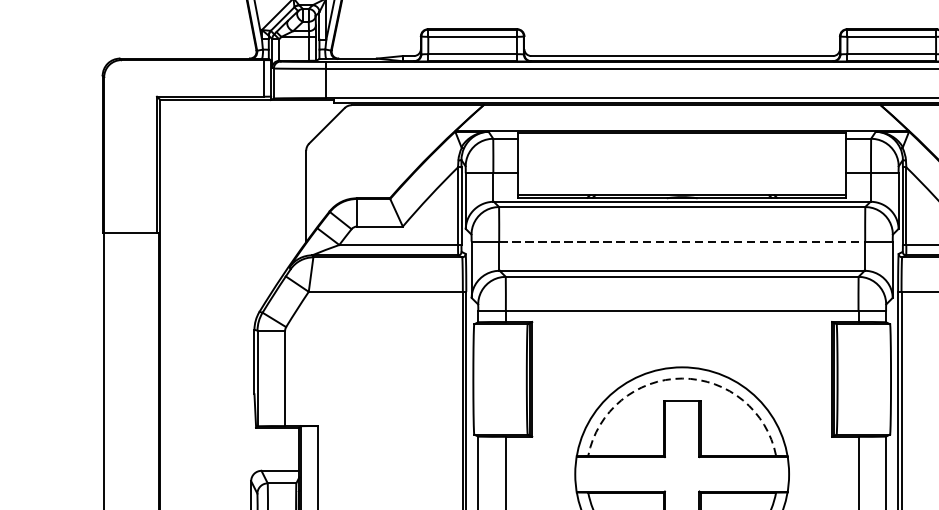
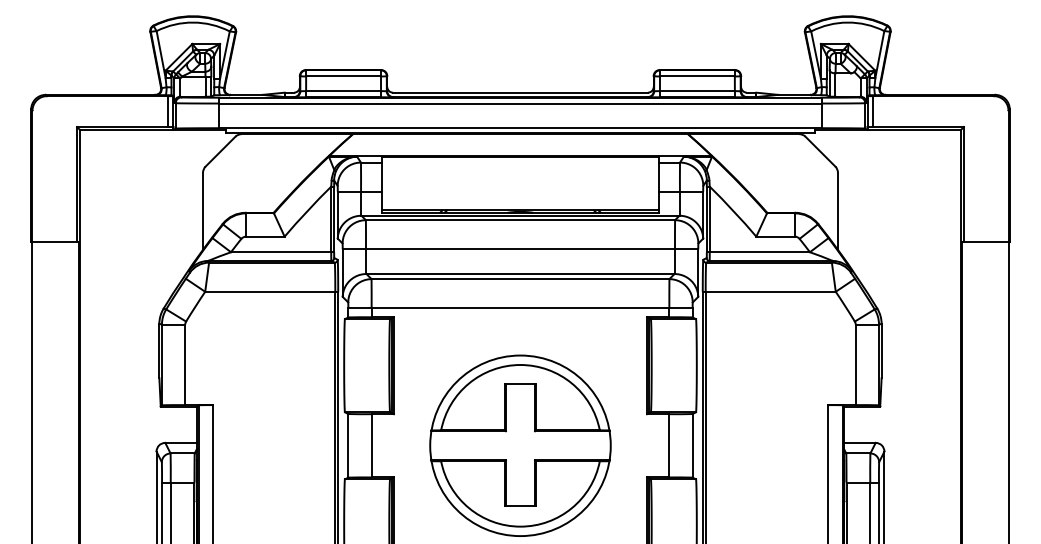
line: (682, 241) -> (520, 249), dashed -> solid
arc: (682, 379) -> (520, 365), dashed -> solid

